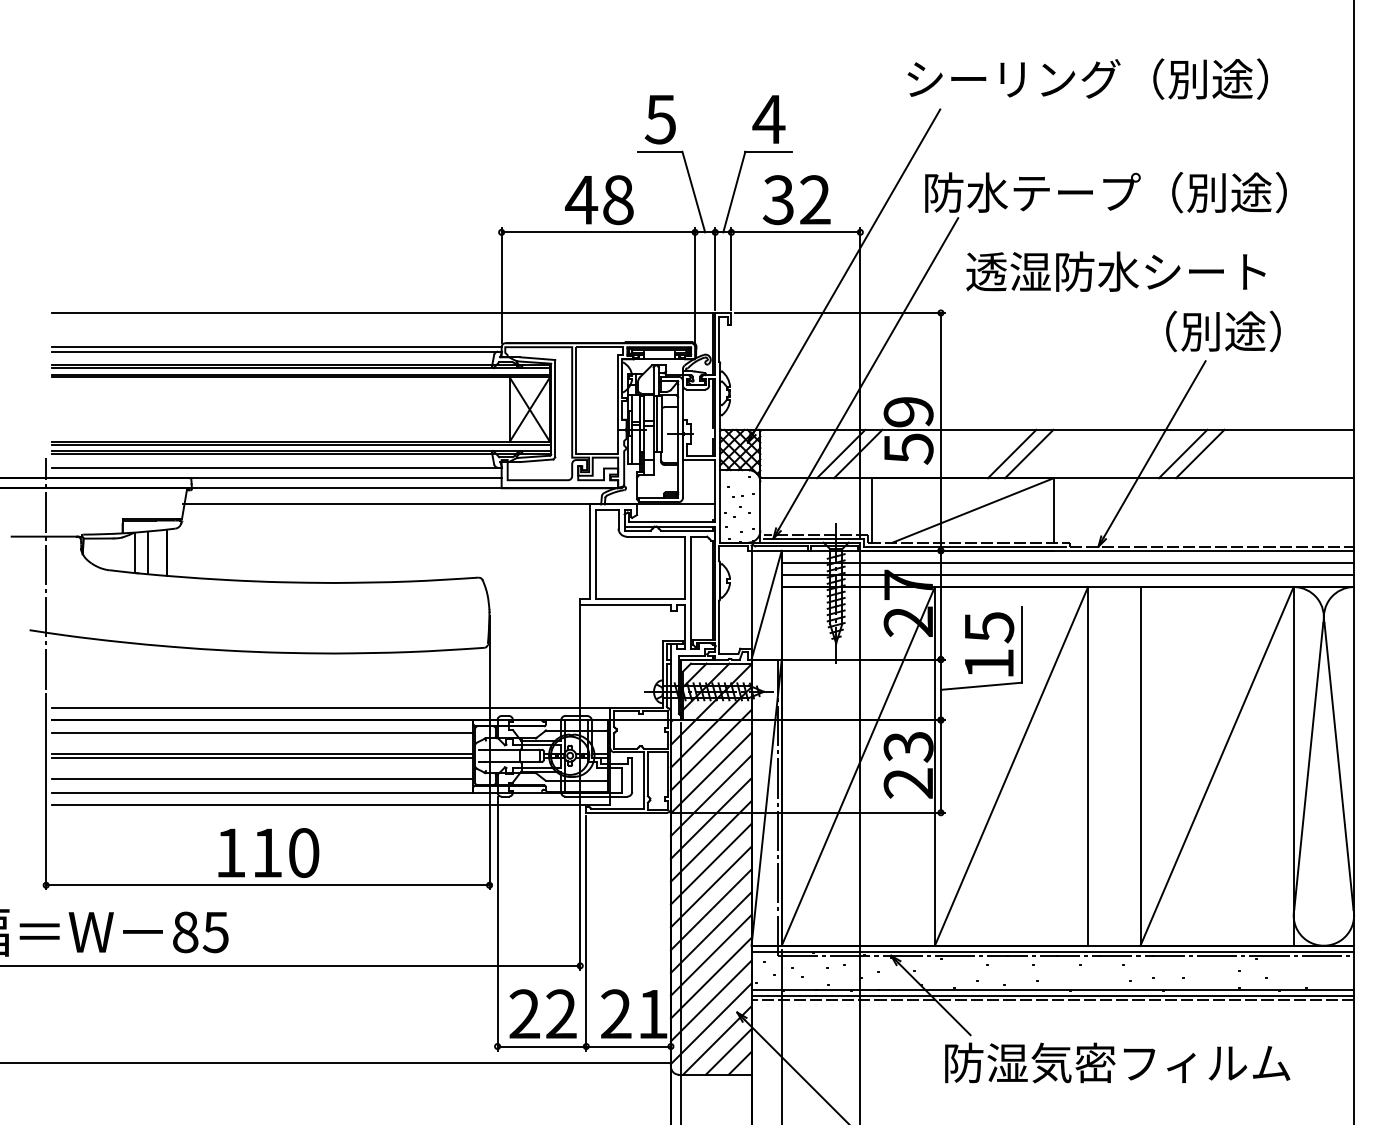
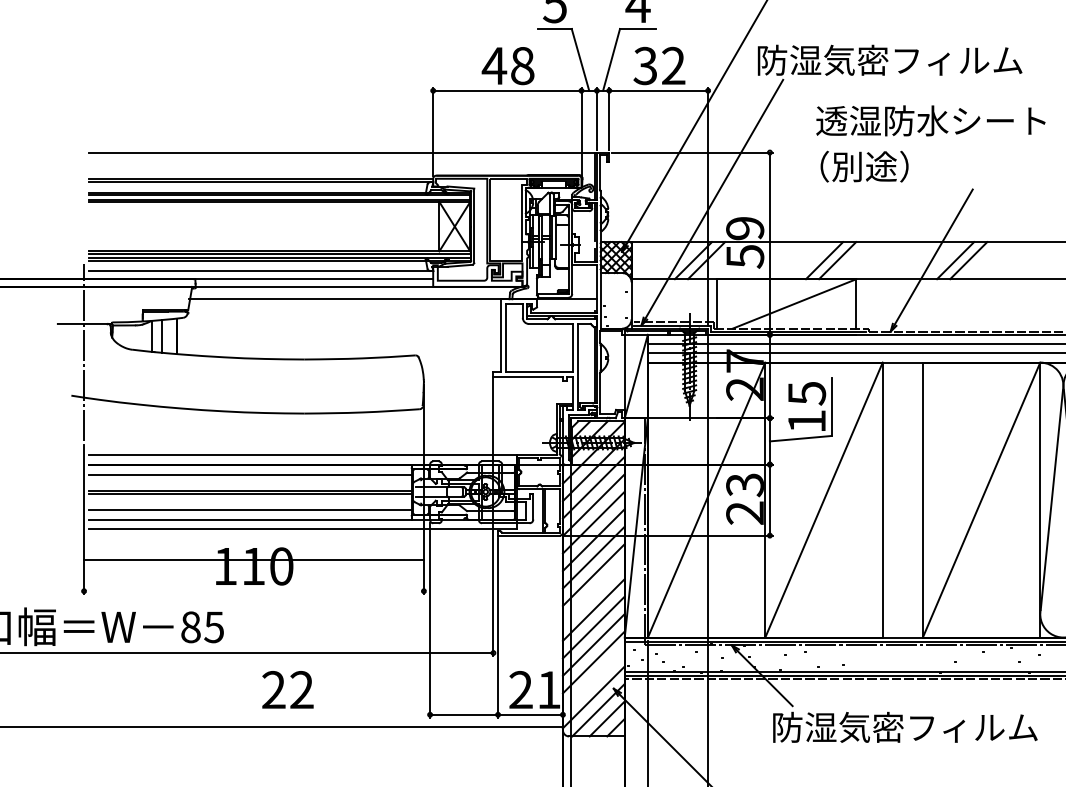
text: (1126, 192) -> (912, 60), 防水テープ（別途） -> 防湿気密フィルム
text: (1115, 271) -> (930, 120), moved
text: (1223, 331) -> (864, 166), moved
line: (267, 885) -> (253, 559), moved
line: (710, 886) -> (593, 592), removed
line: (710, 1000) -> (593, 679), removed
text: (542, 1013) -> (287, 689), moved

